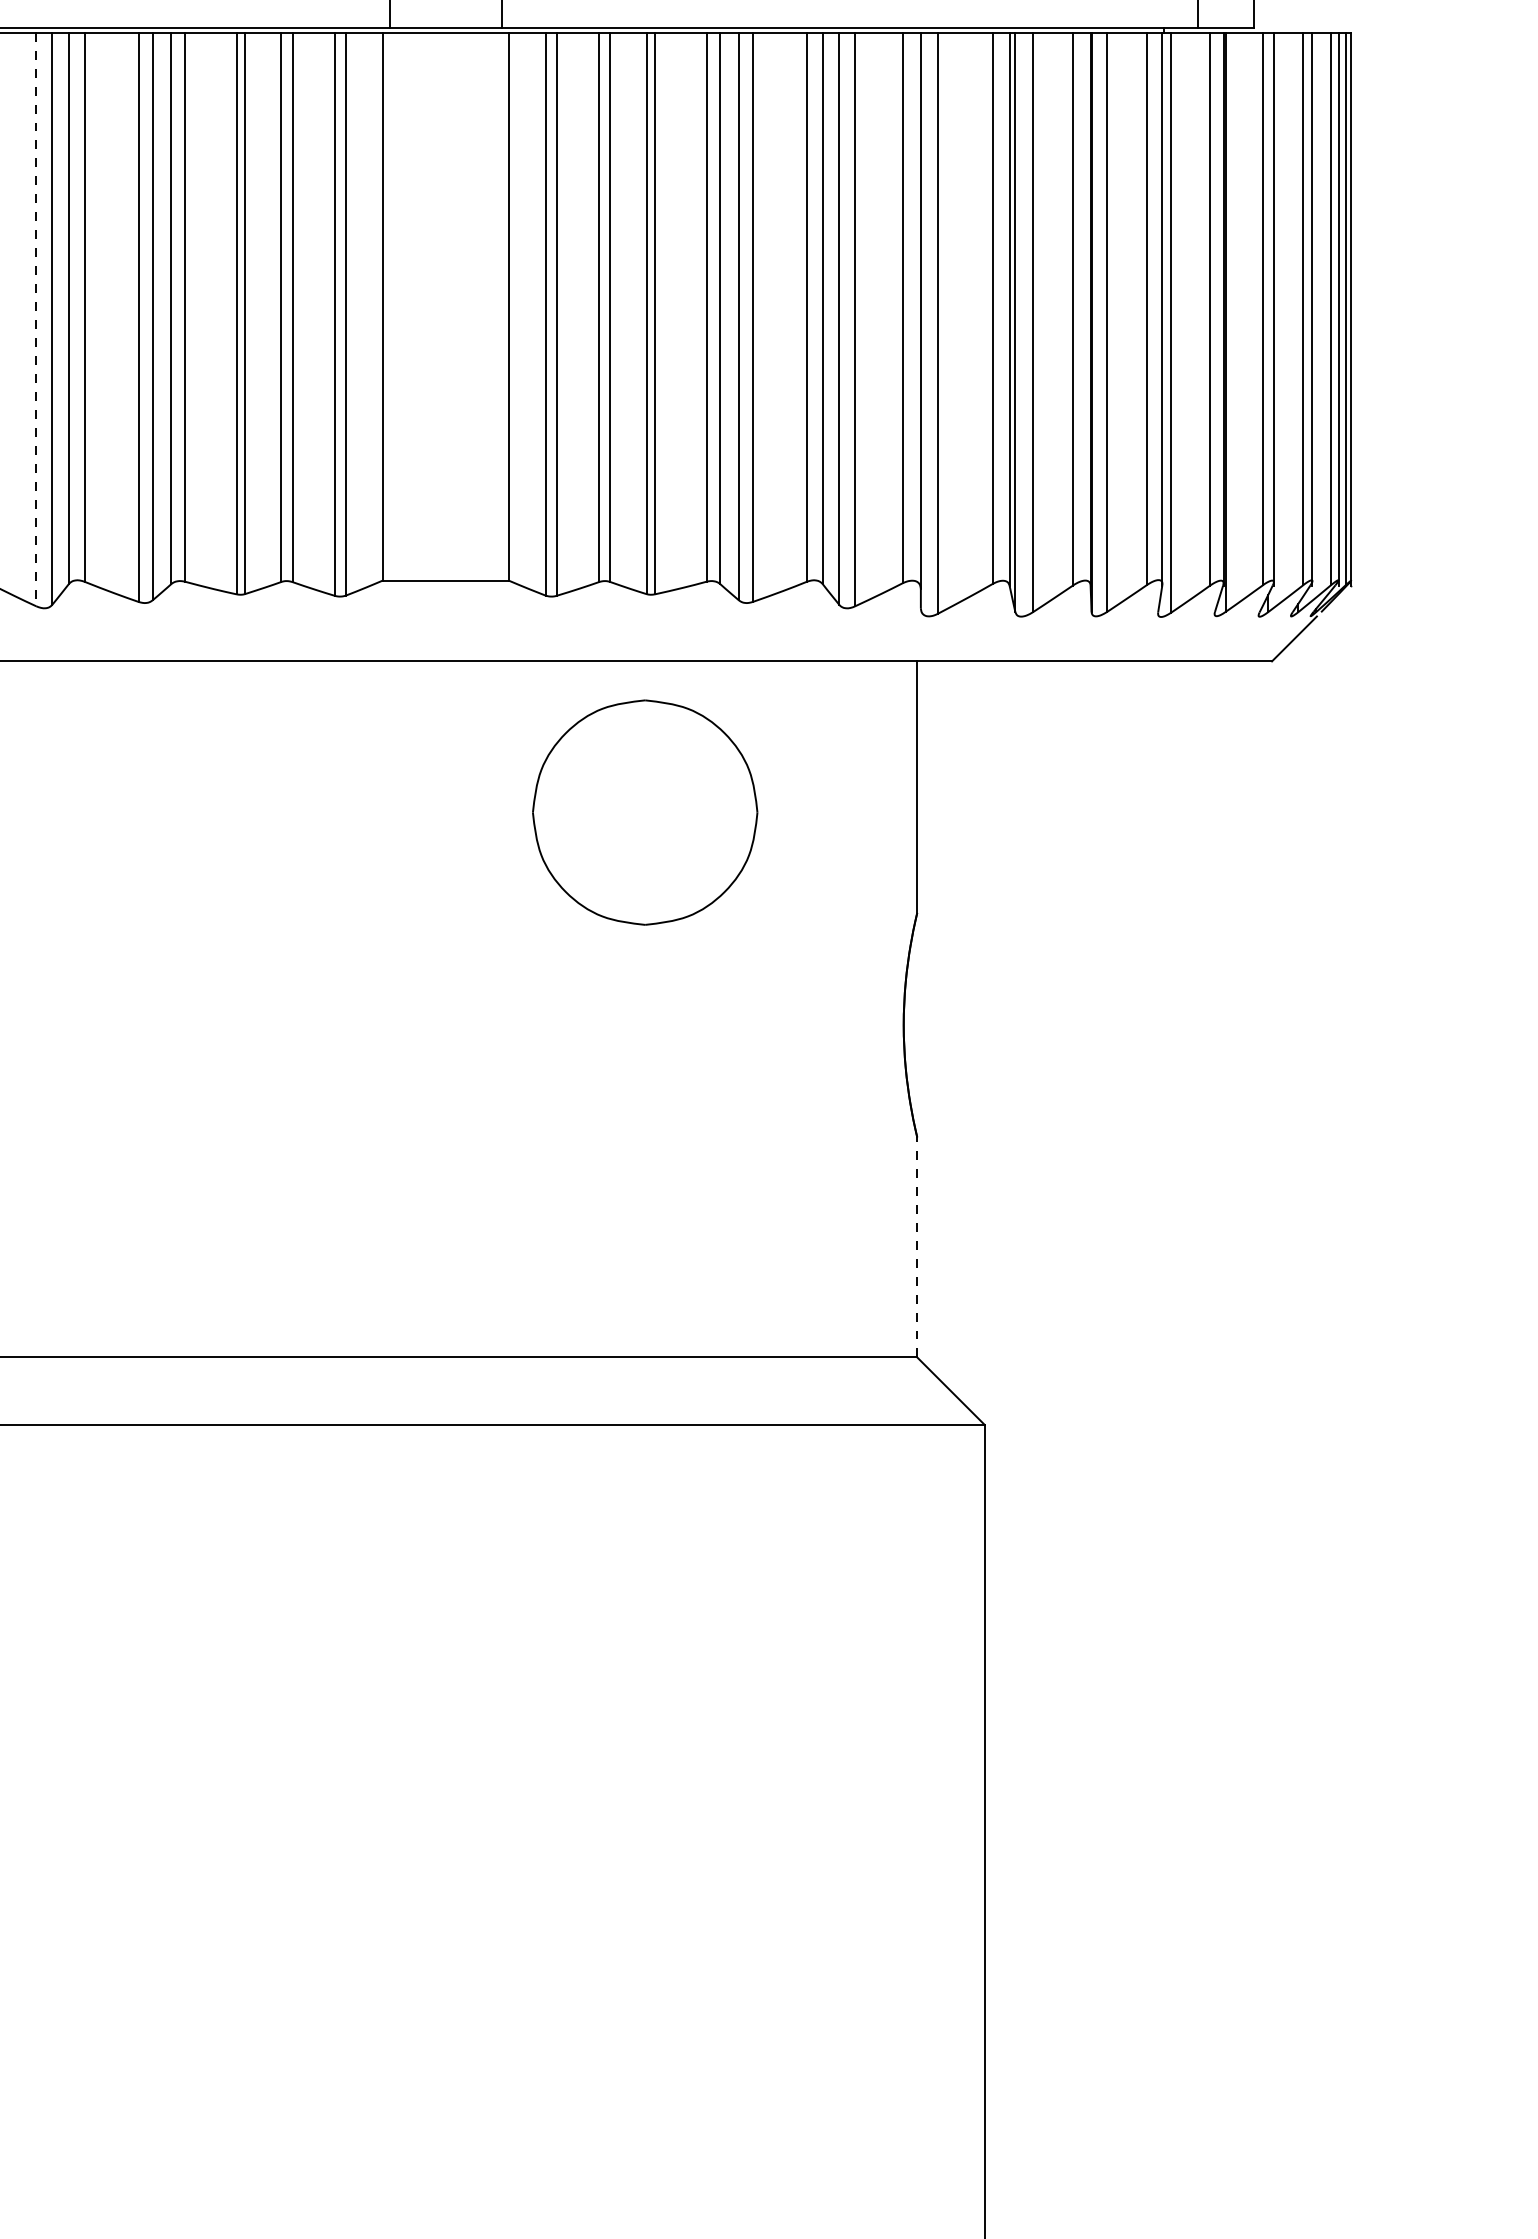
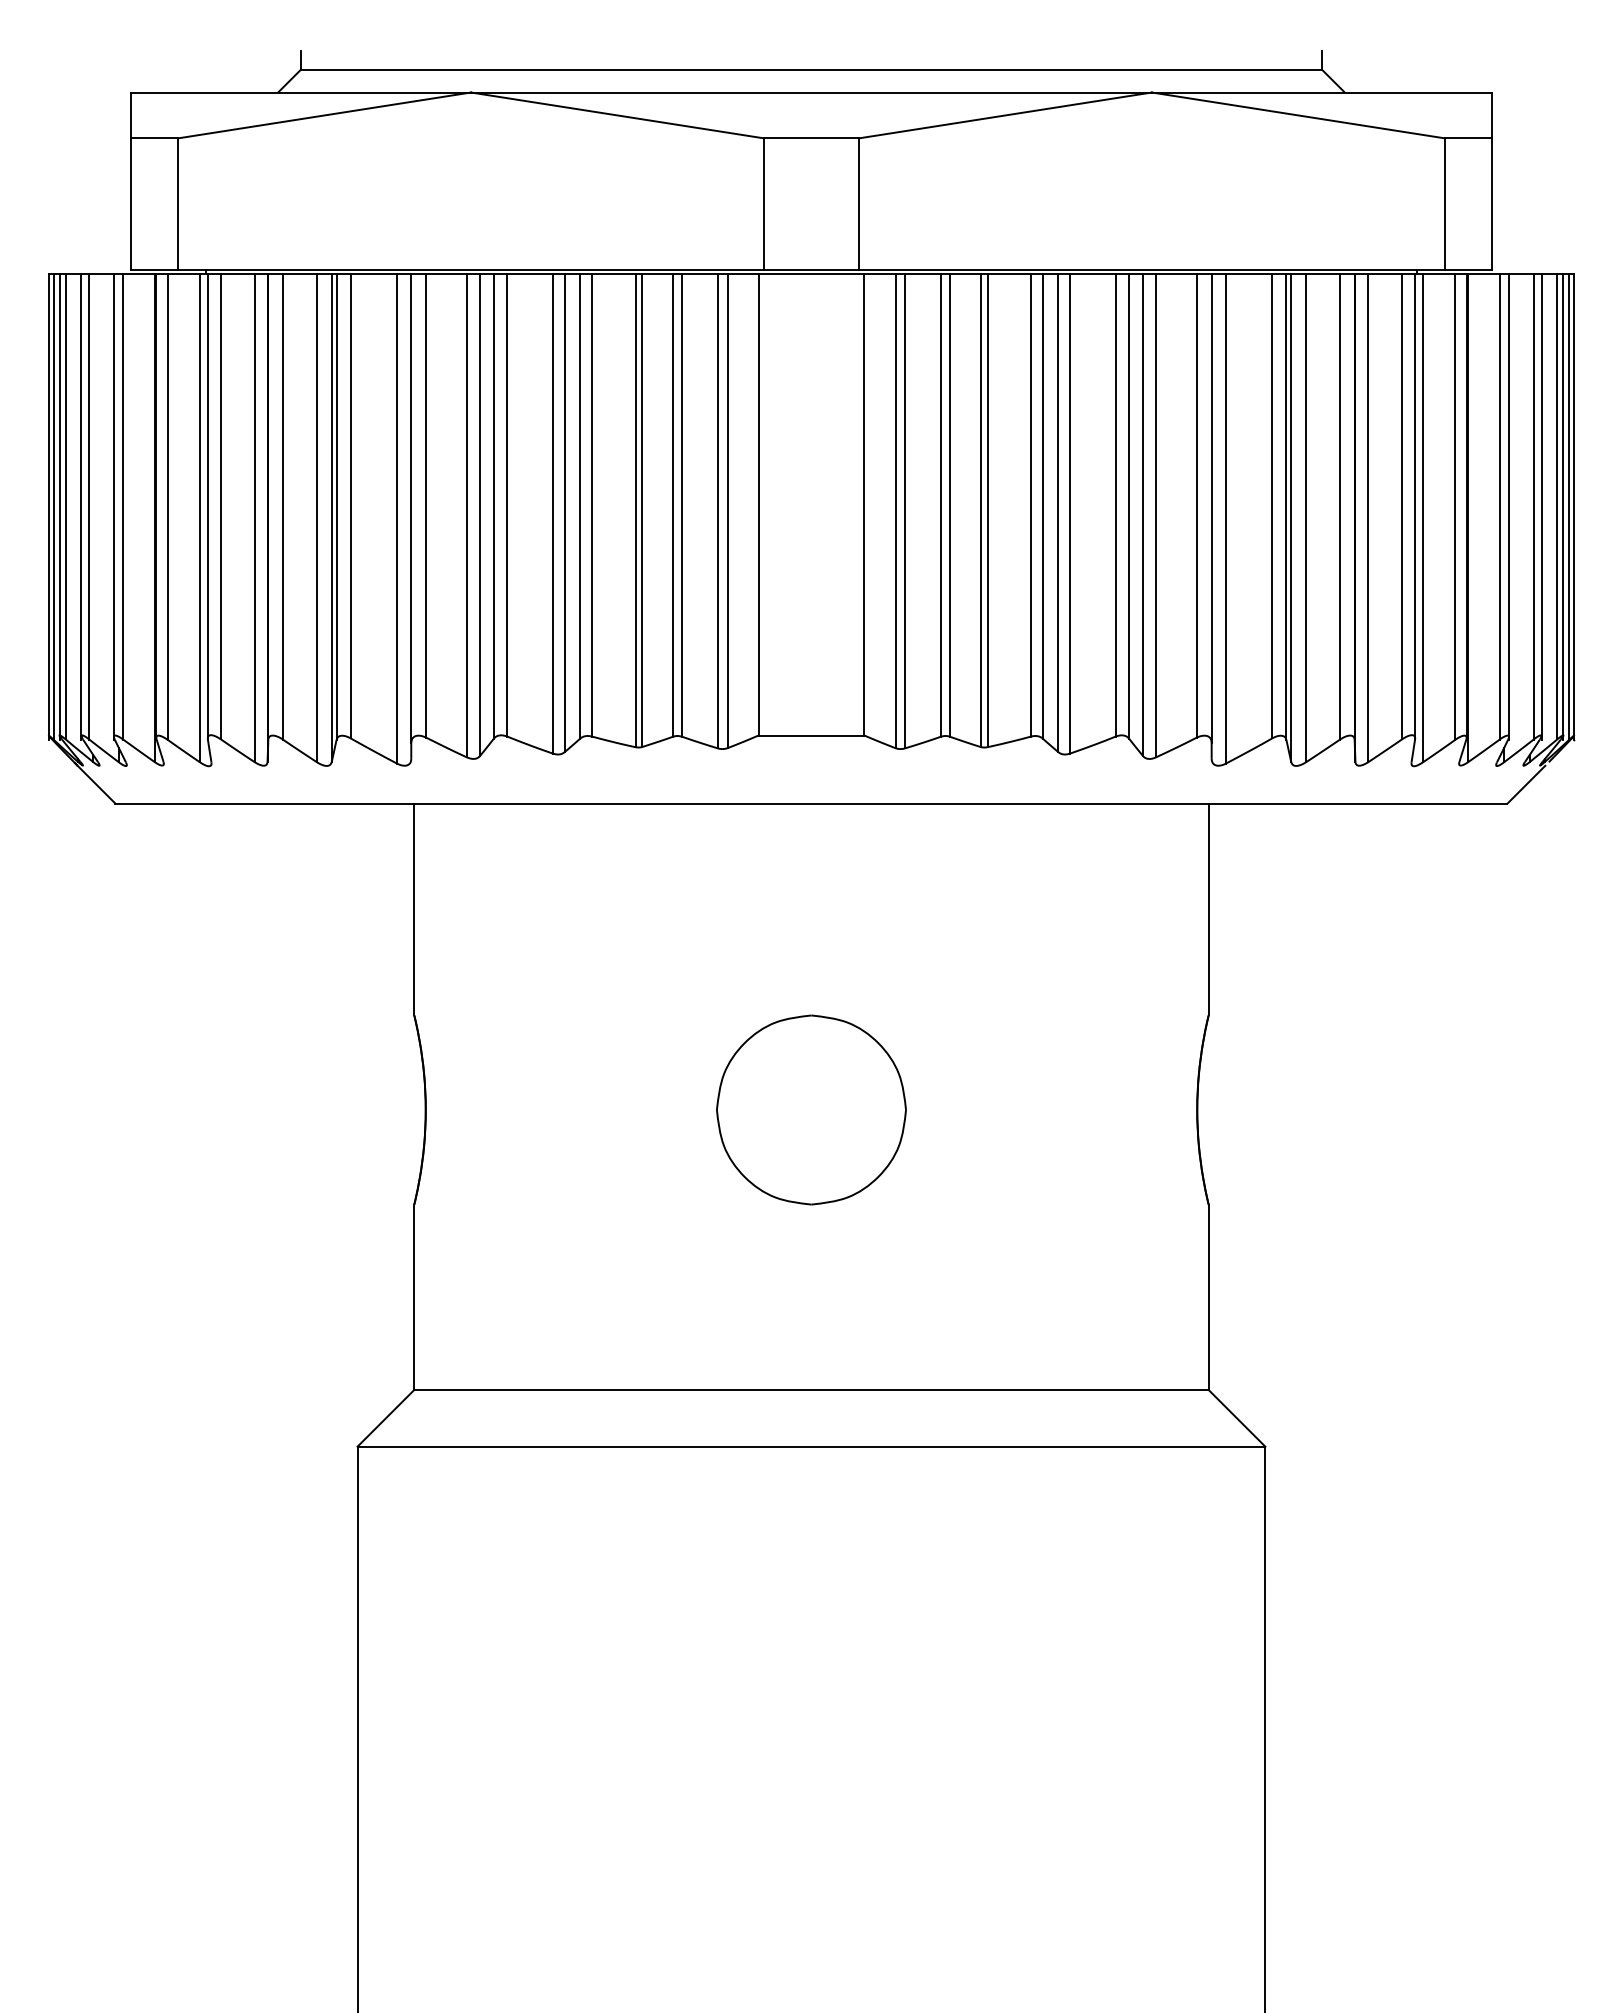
line: (36, 319) -> (466, 515), dashed -> solid
part: (645, 811) -> (811, 1109), moved
line: (917, 1247) -> (1208, 1297), dashed -> solid

